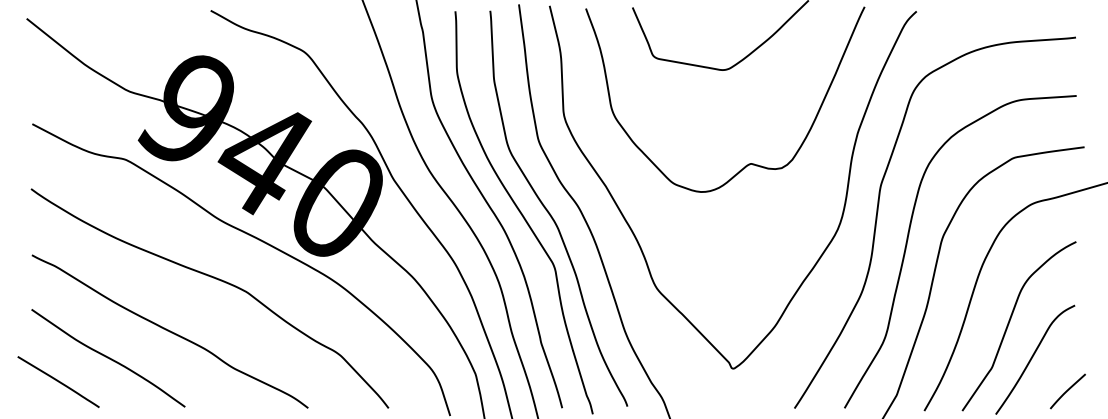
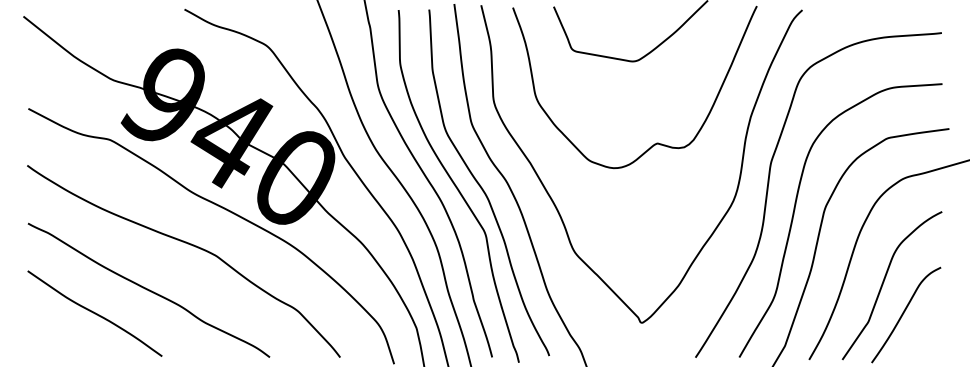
line: (58, 381) -> (51, 334), removed
curve: (1067, 391) -> (934, 342), removed

